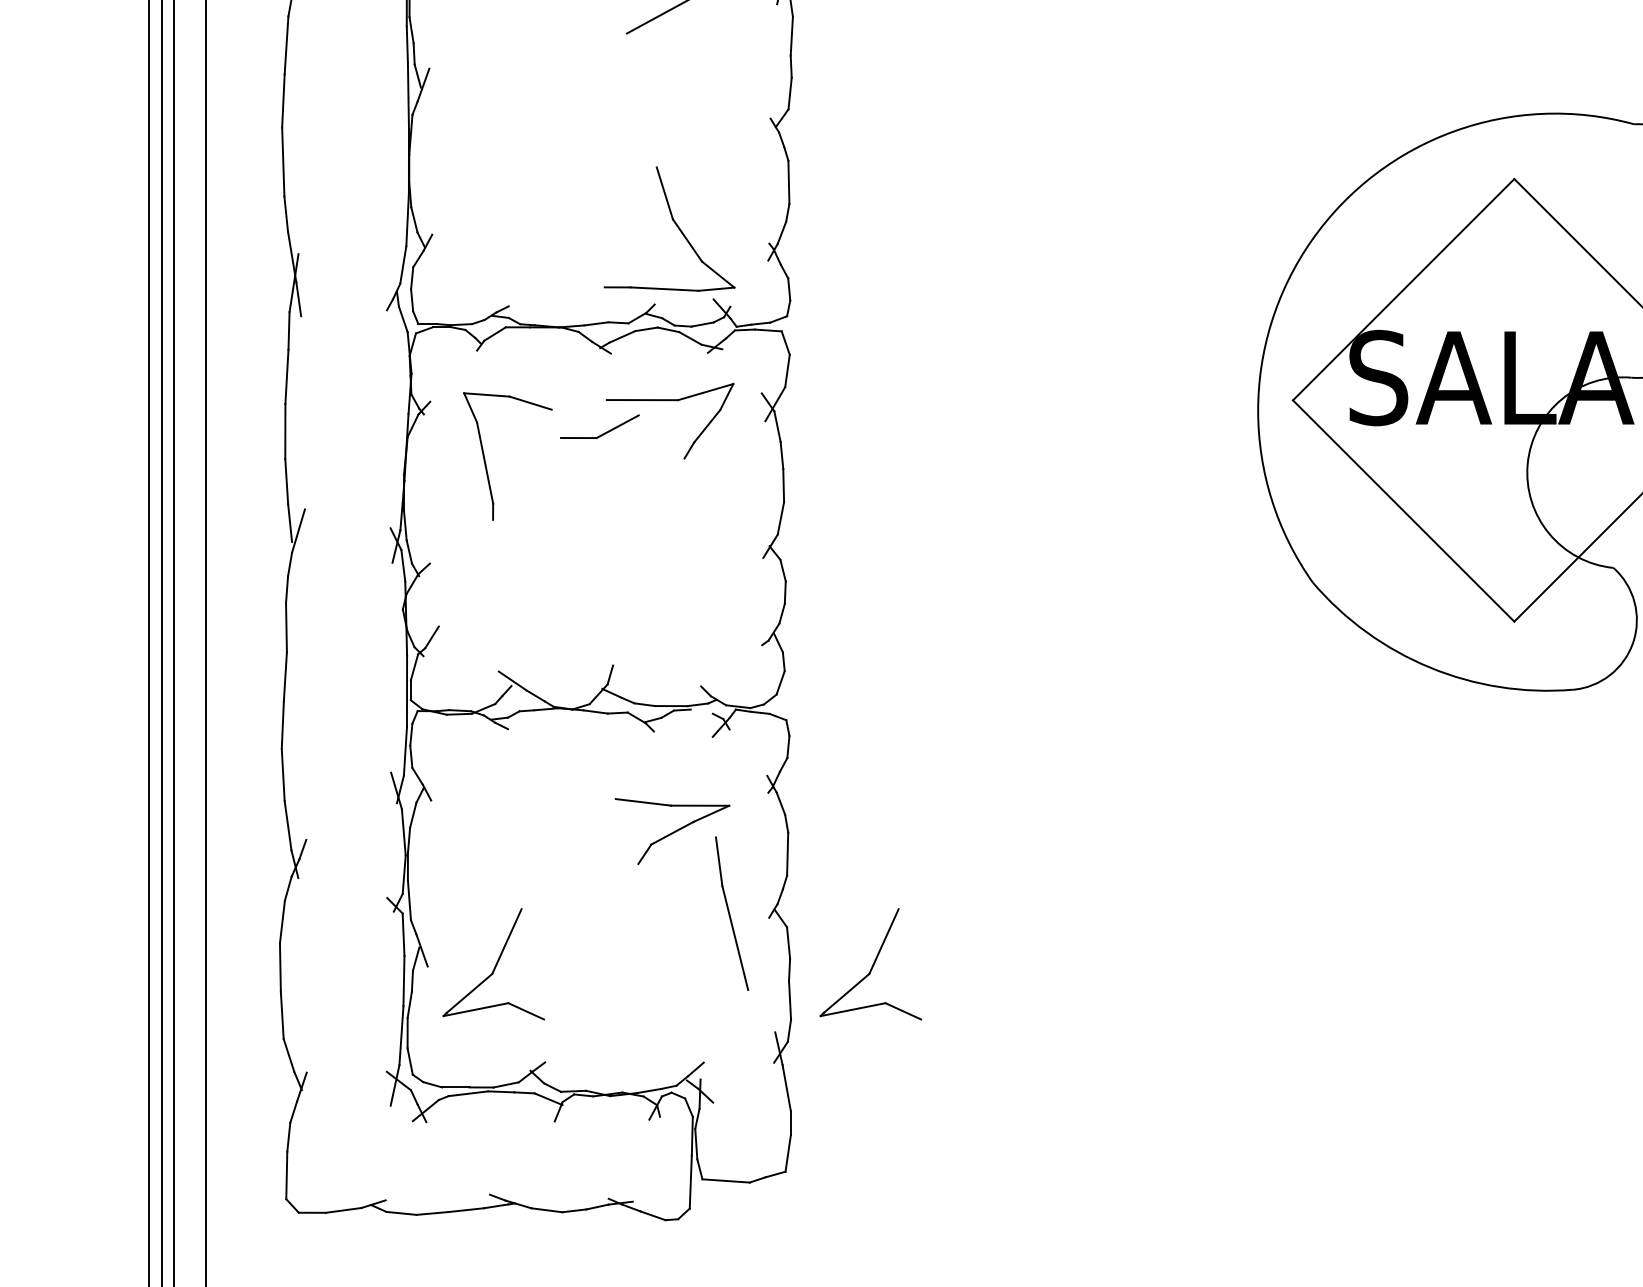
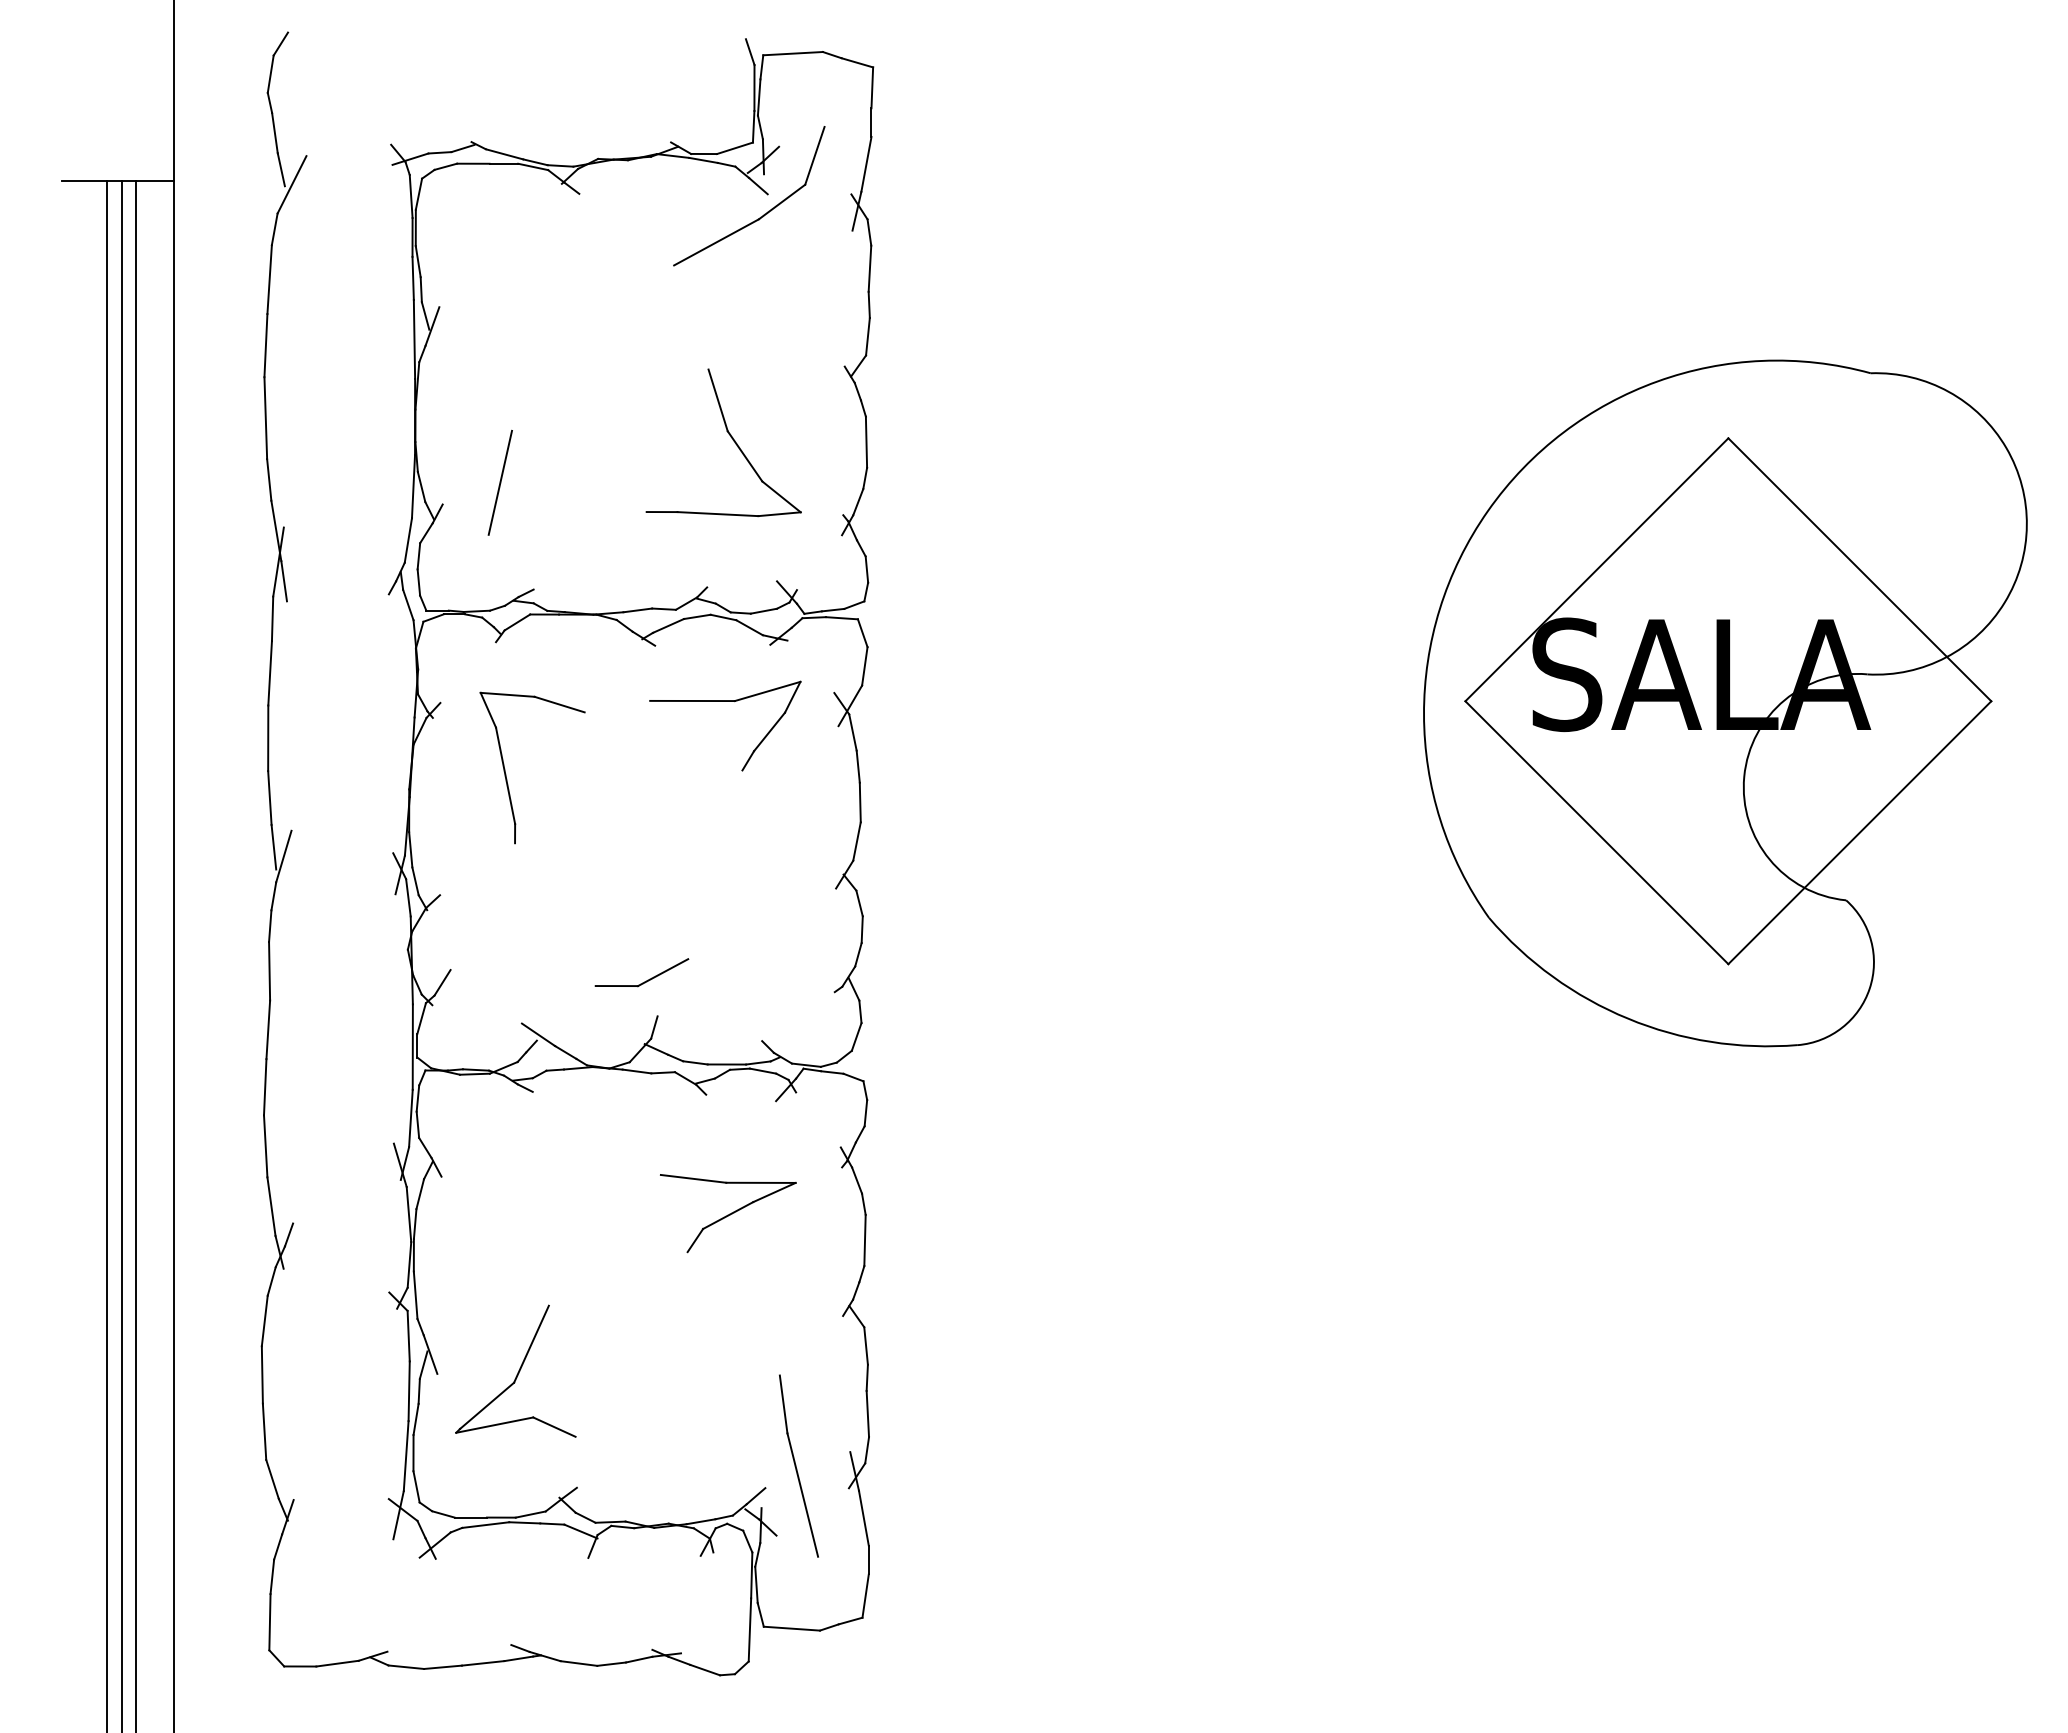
line: (480, 216) -> (500, 482), added
part: (675, 224) -> (730, 437), moved
part: (603, 433) -> (646, 980), moved
line: (701, 711) -> (762, 1070), added
part: (731, 913) -> (798, 1465), moved
part: (870, 963) -> (963, 1370), removed

